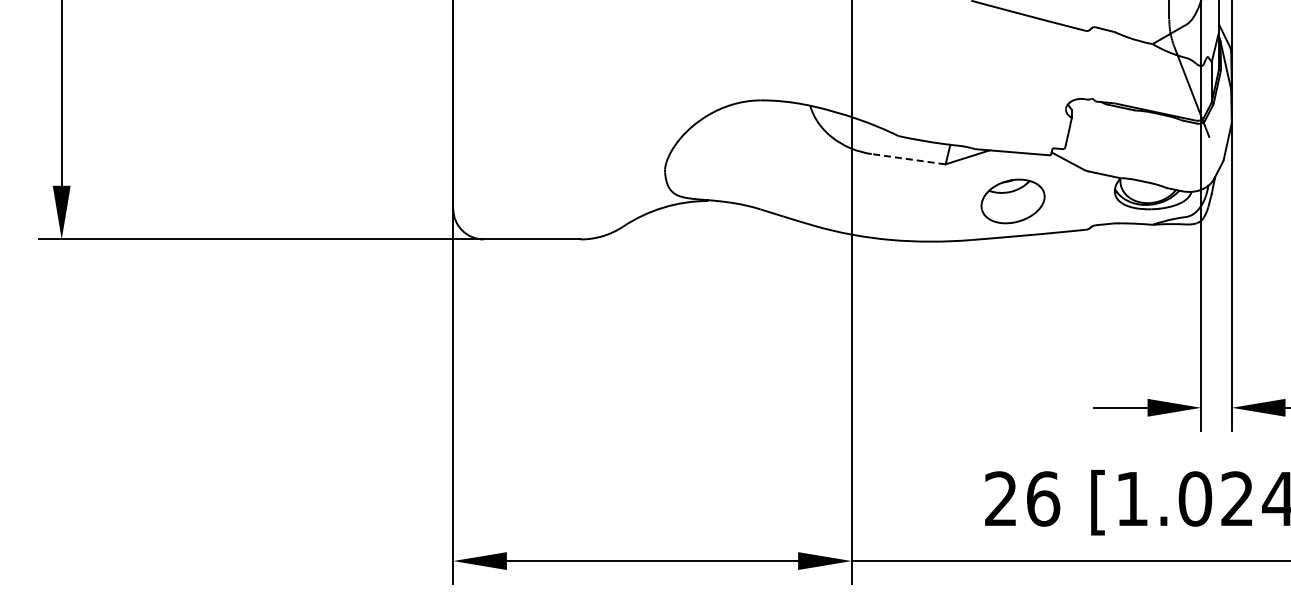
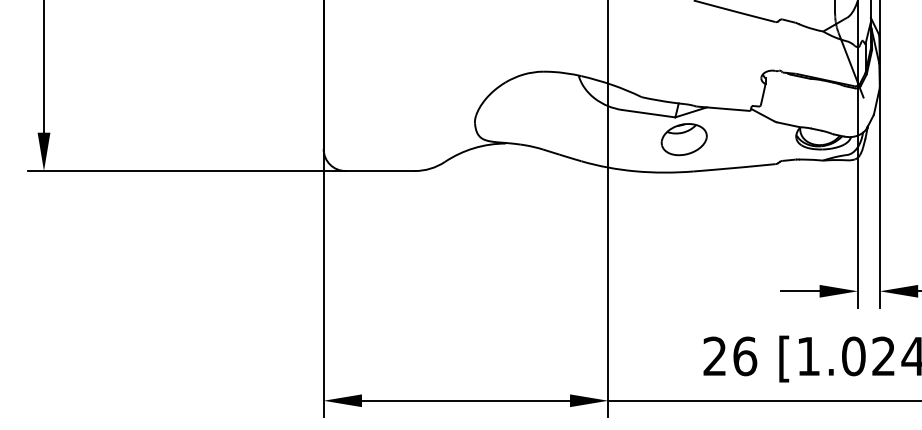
line: (908, 159) -> (648, 113), dashed -> solid
part: (1012, 201) -> (683, 139), moved

